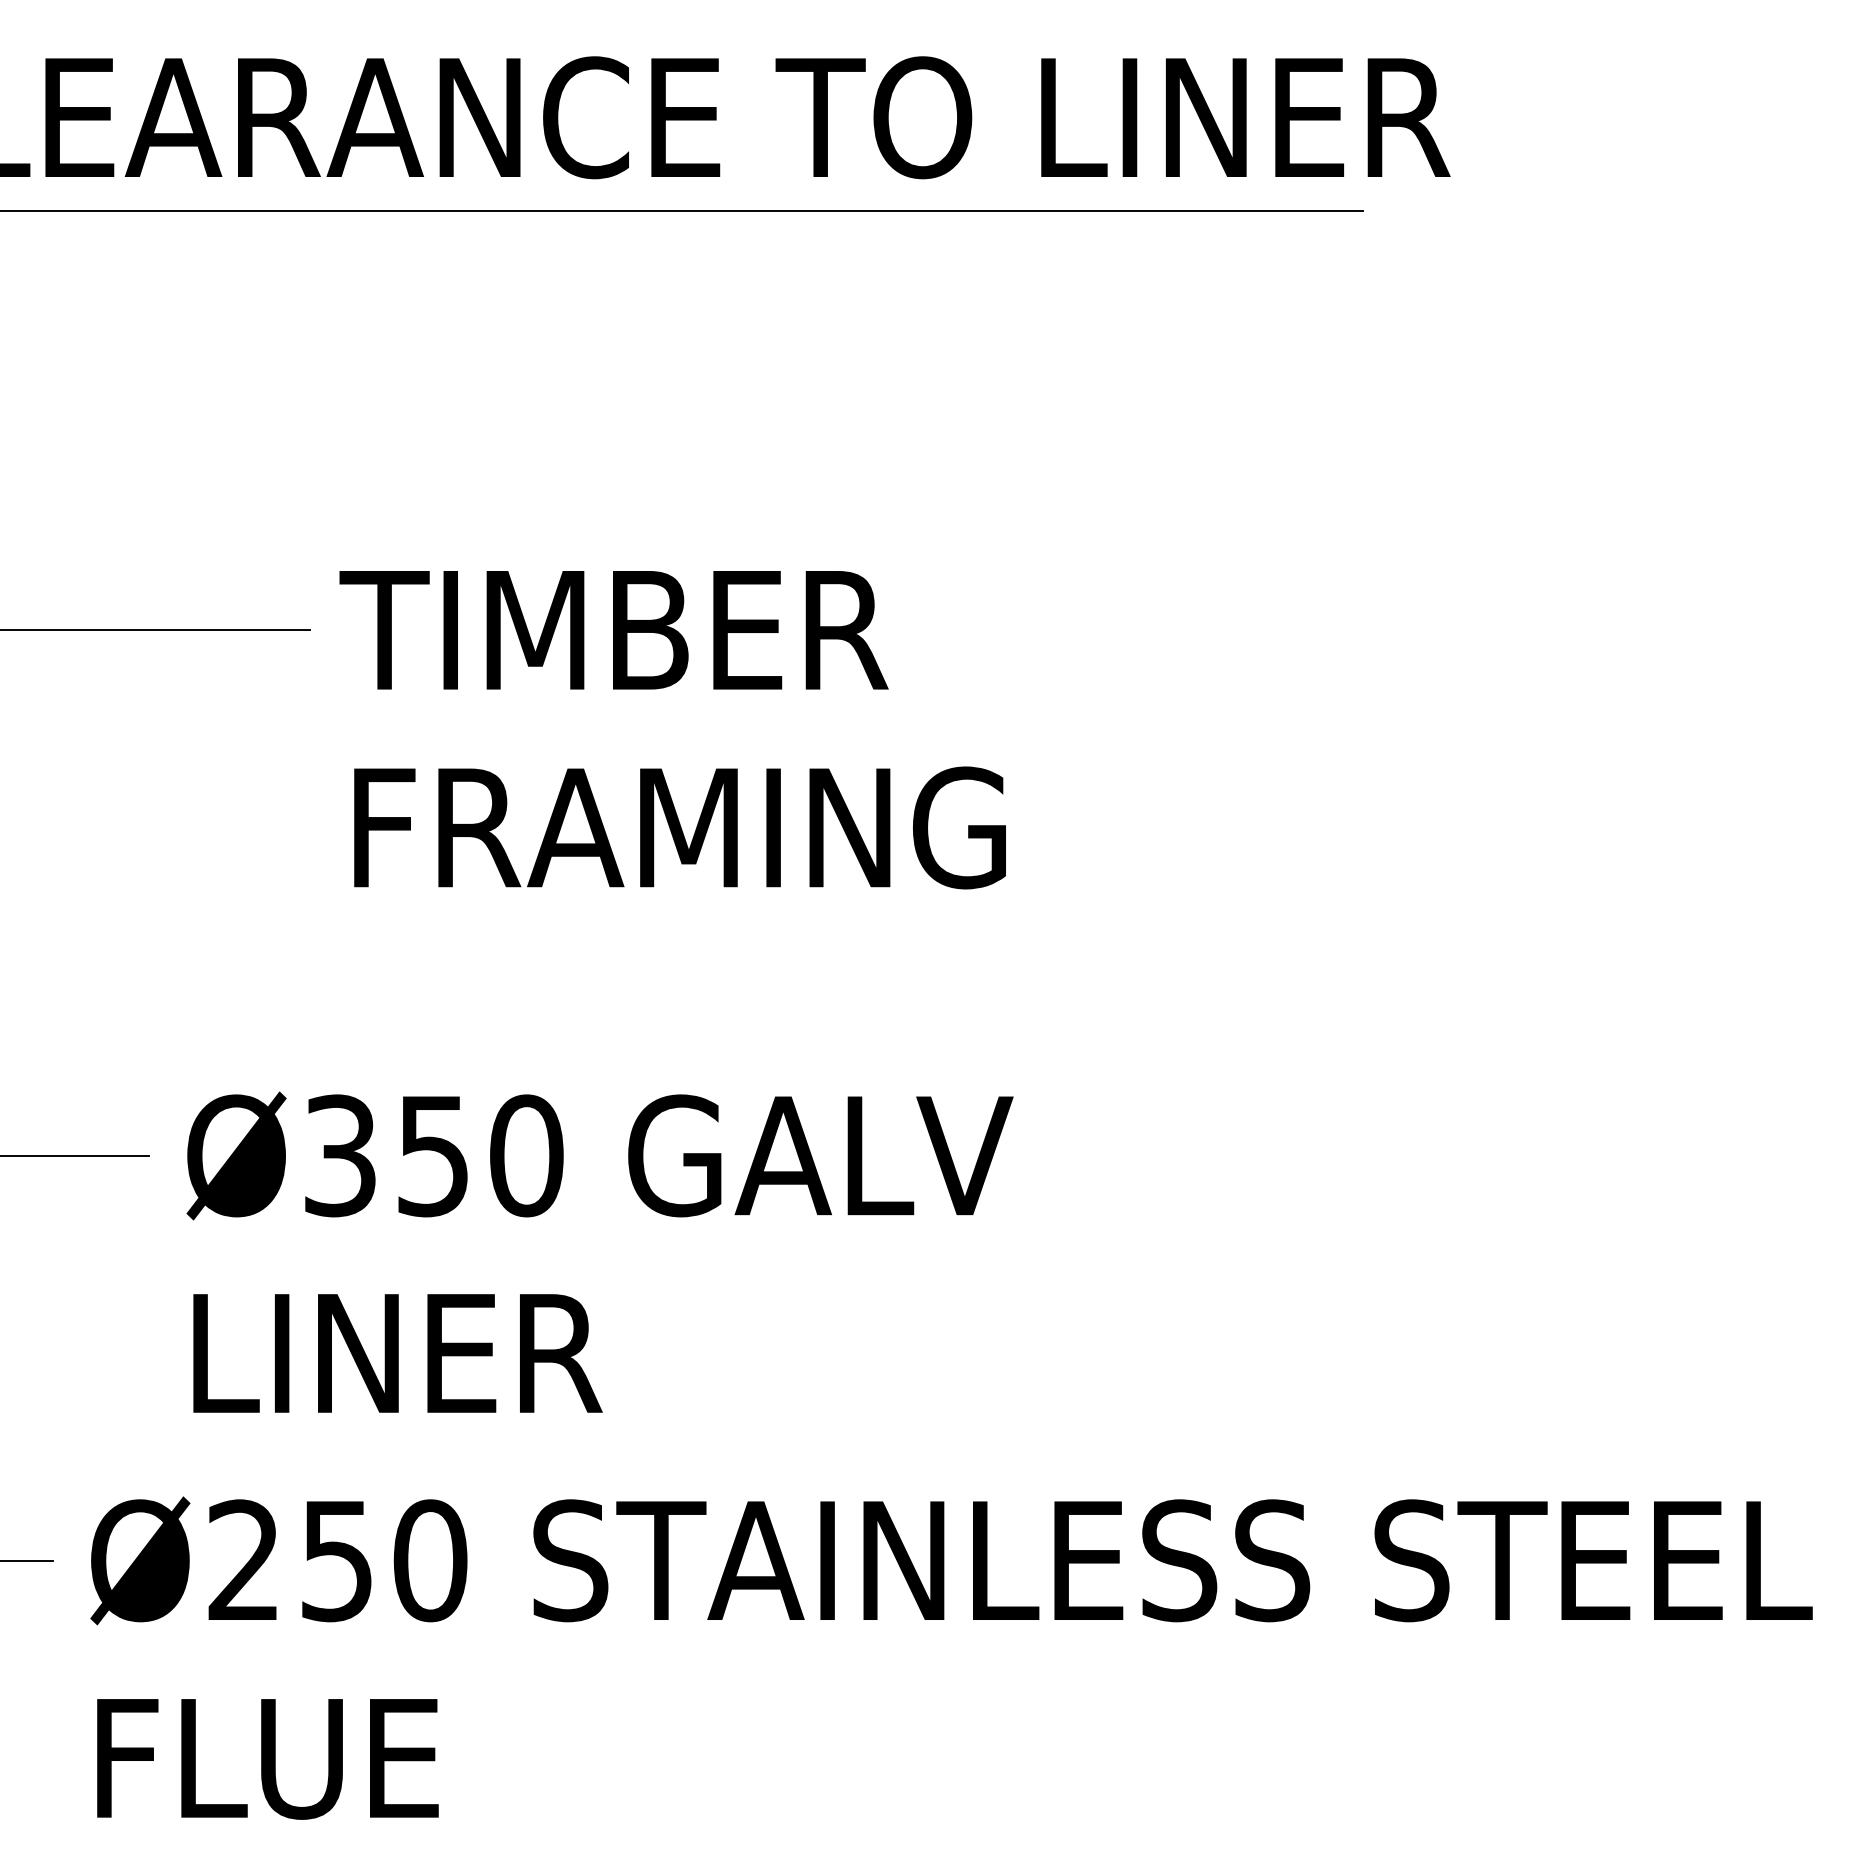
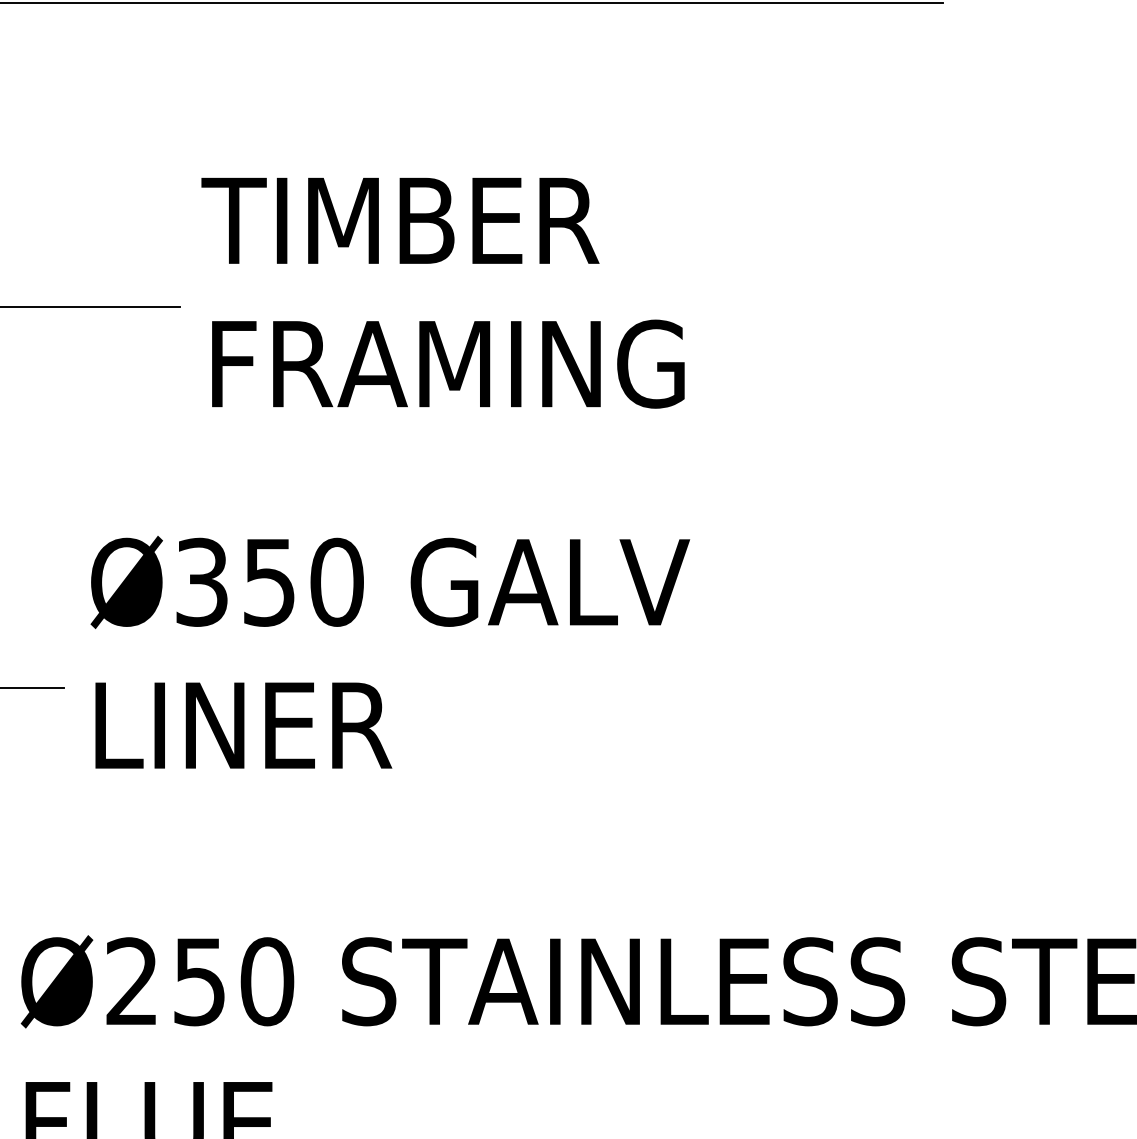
text: (672, 730) -> (442, 293), moved
text: (599, 1251) -> (389, 651), moved

